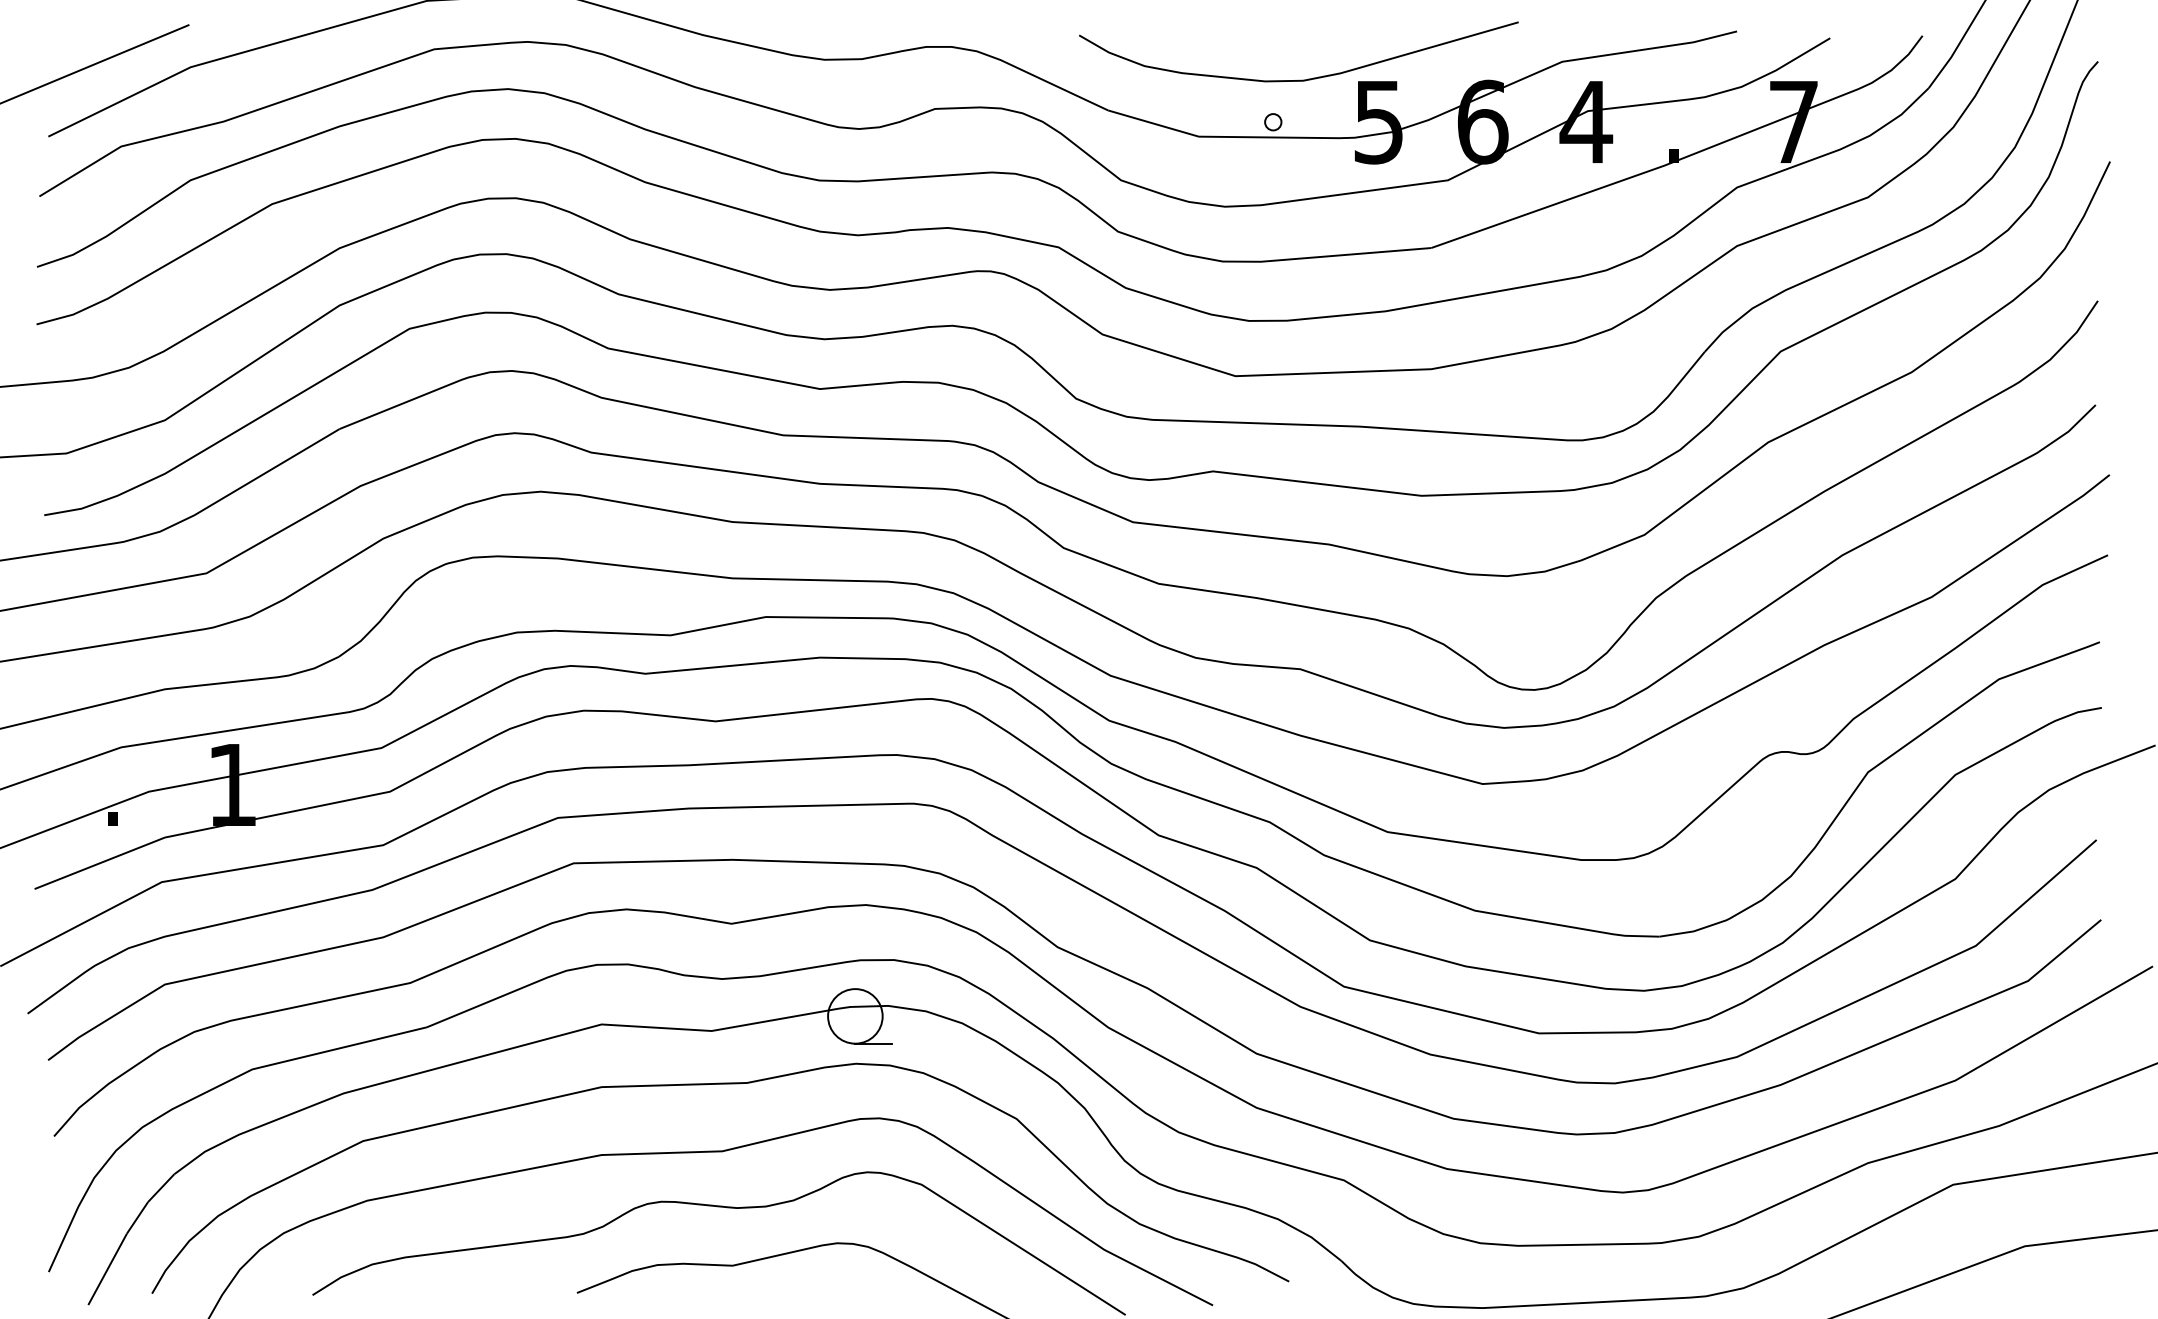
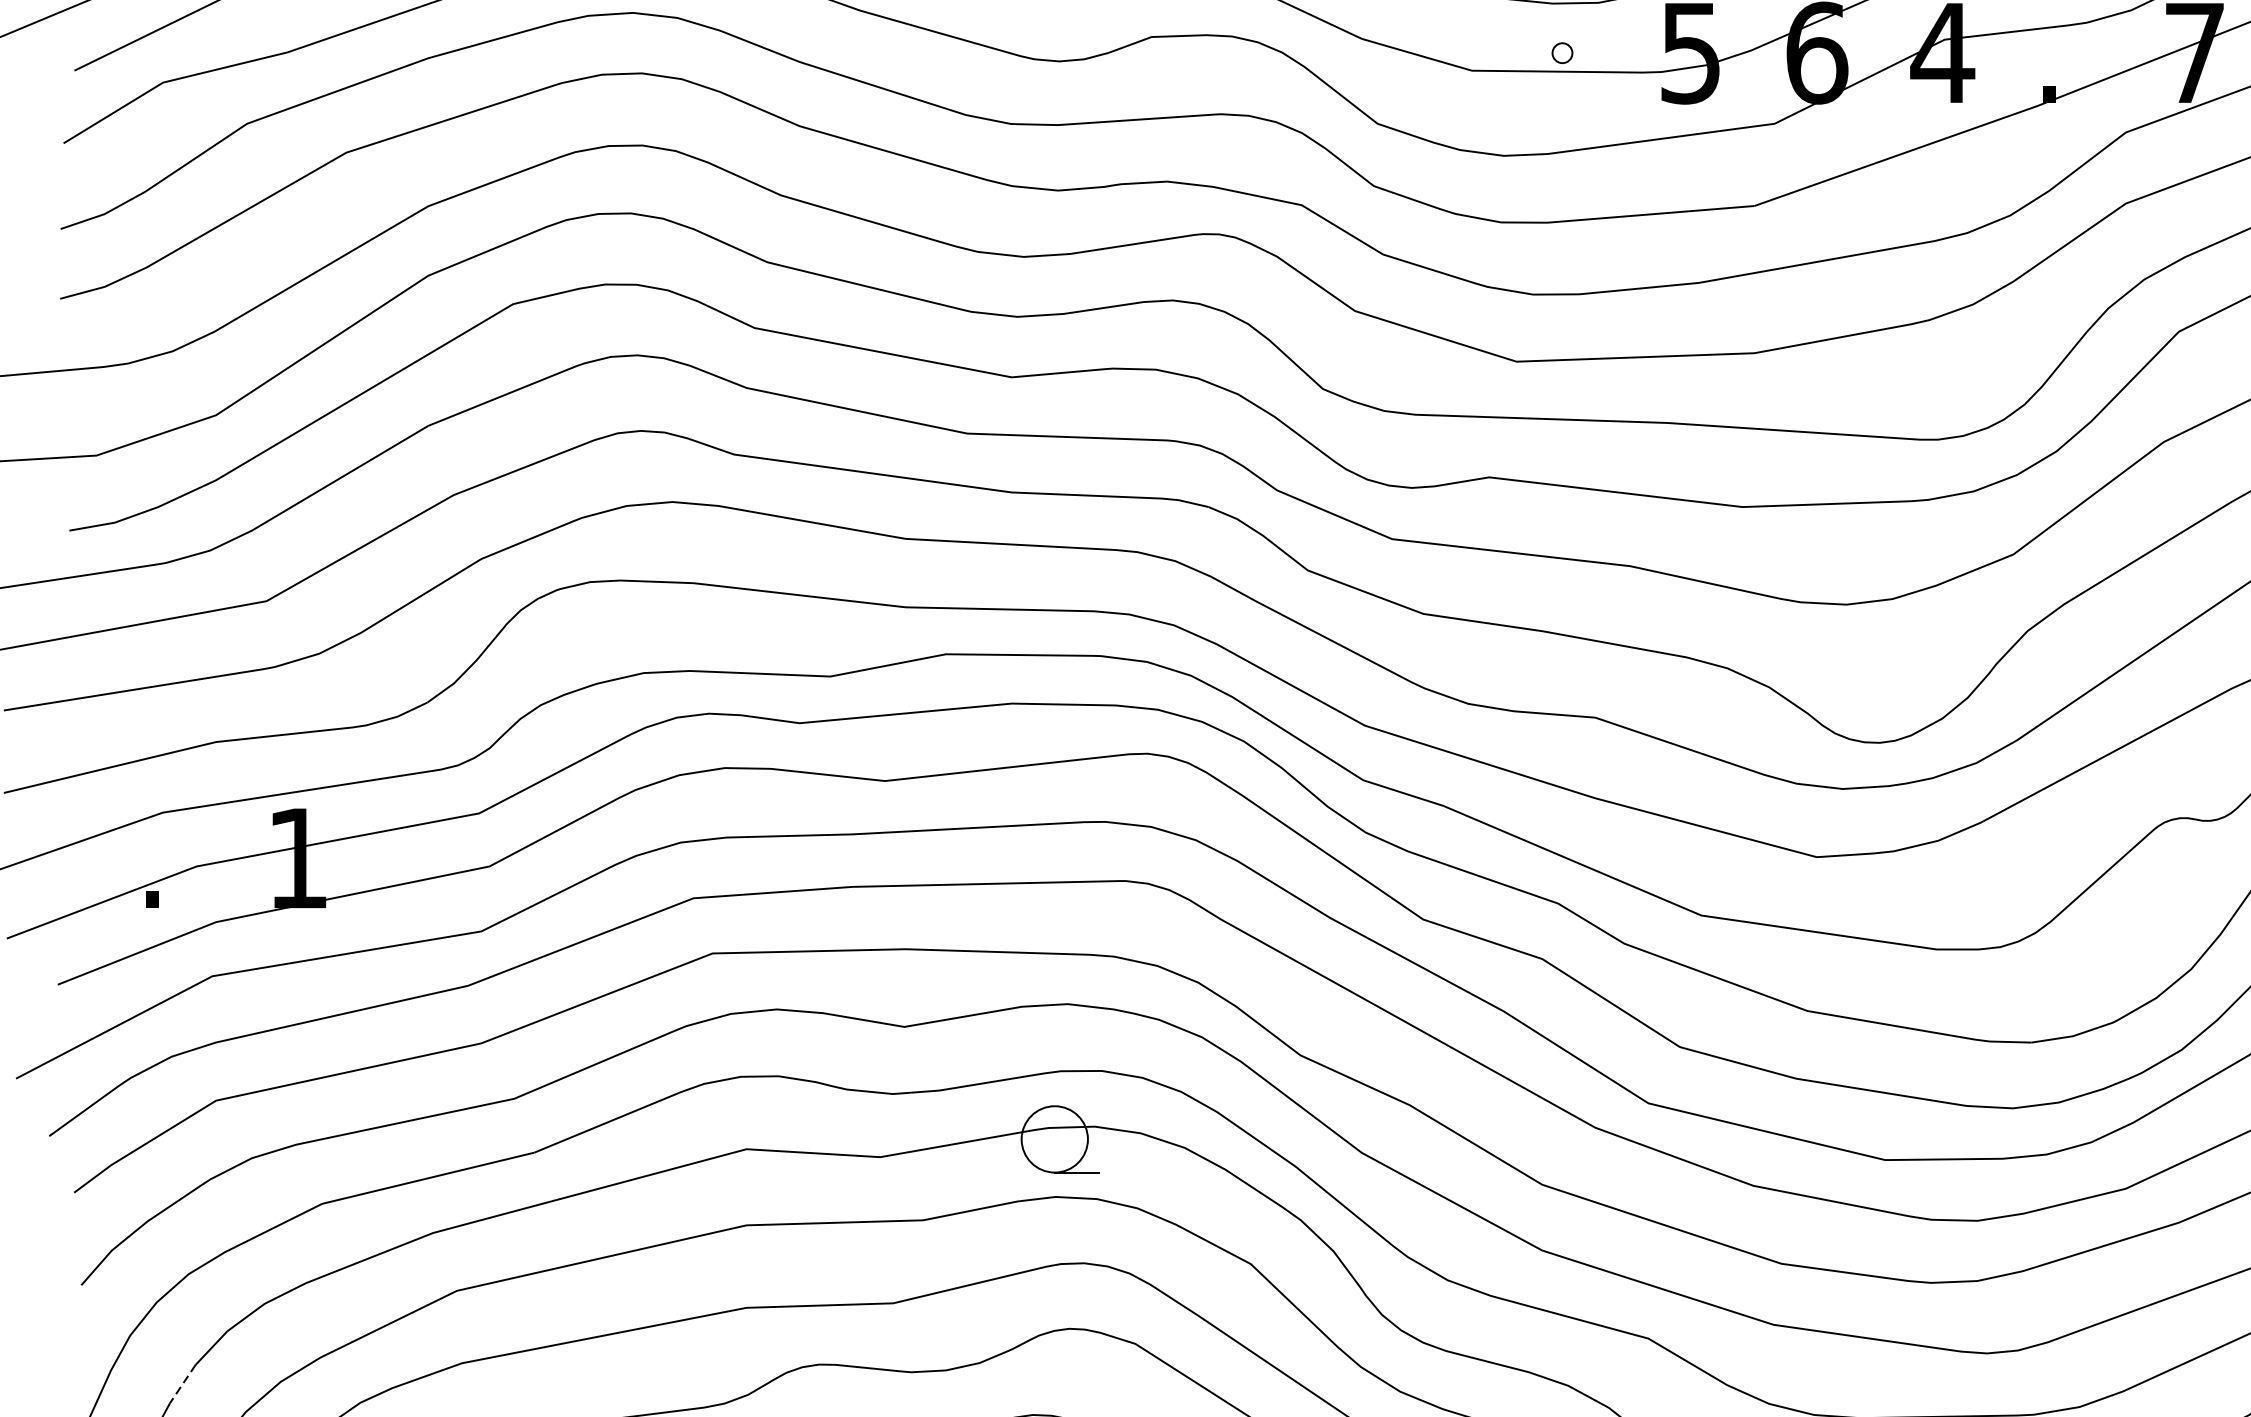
line: (137, 1218) -> (182, 1384), solid -> dashed

